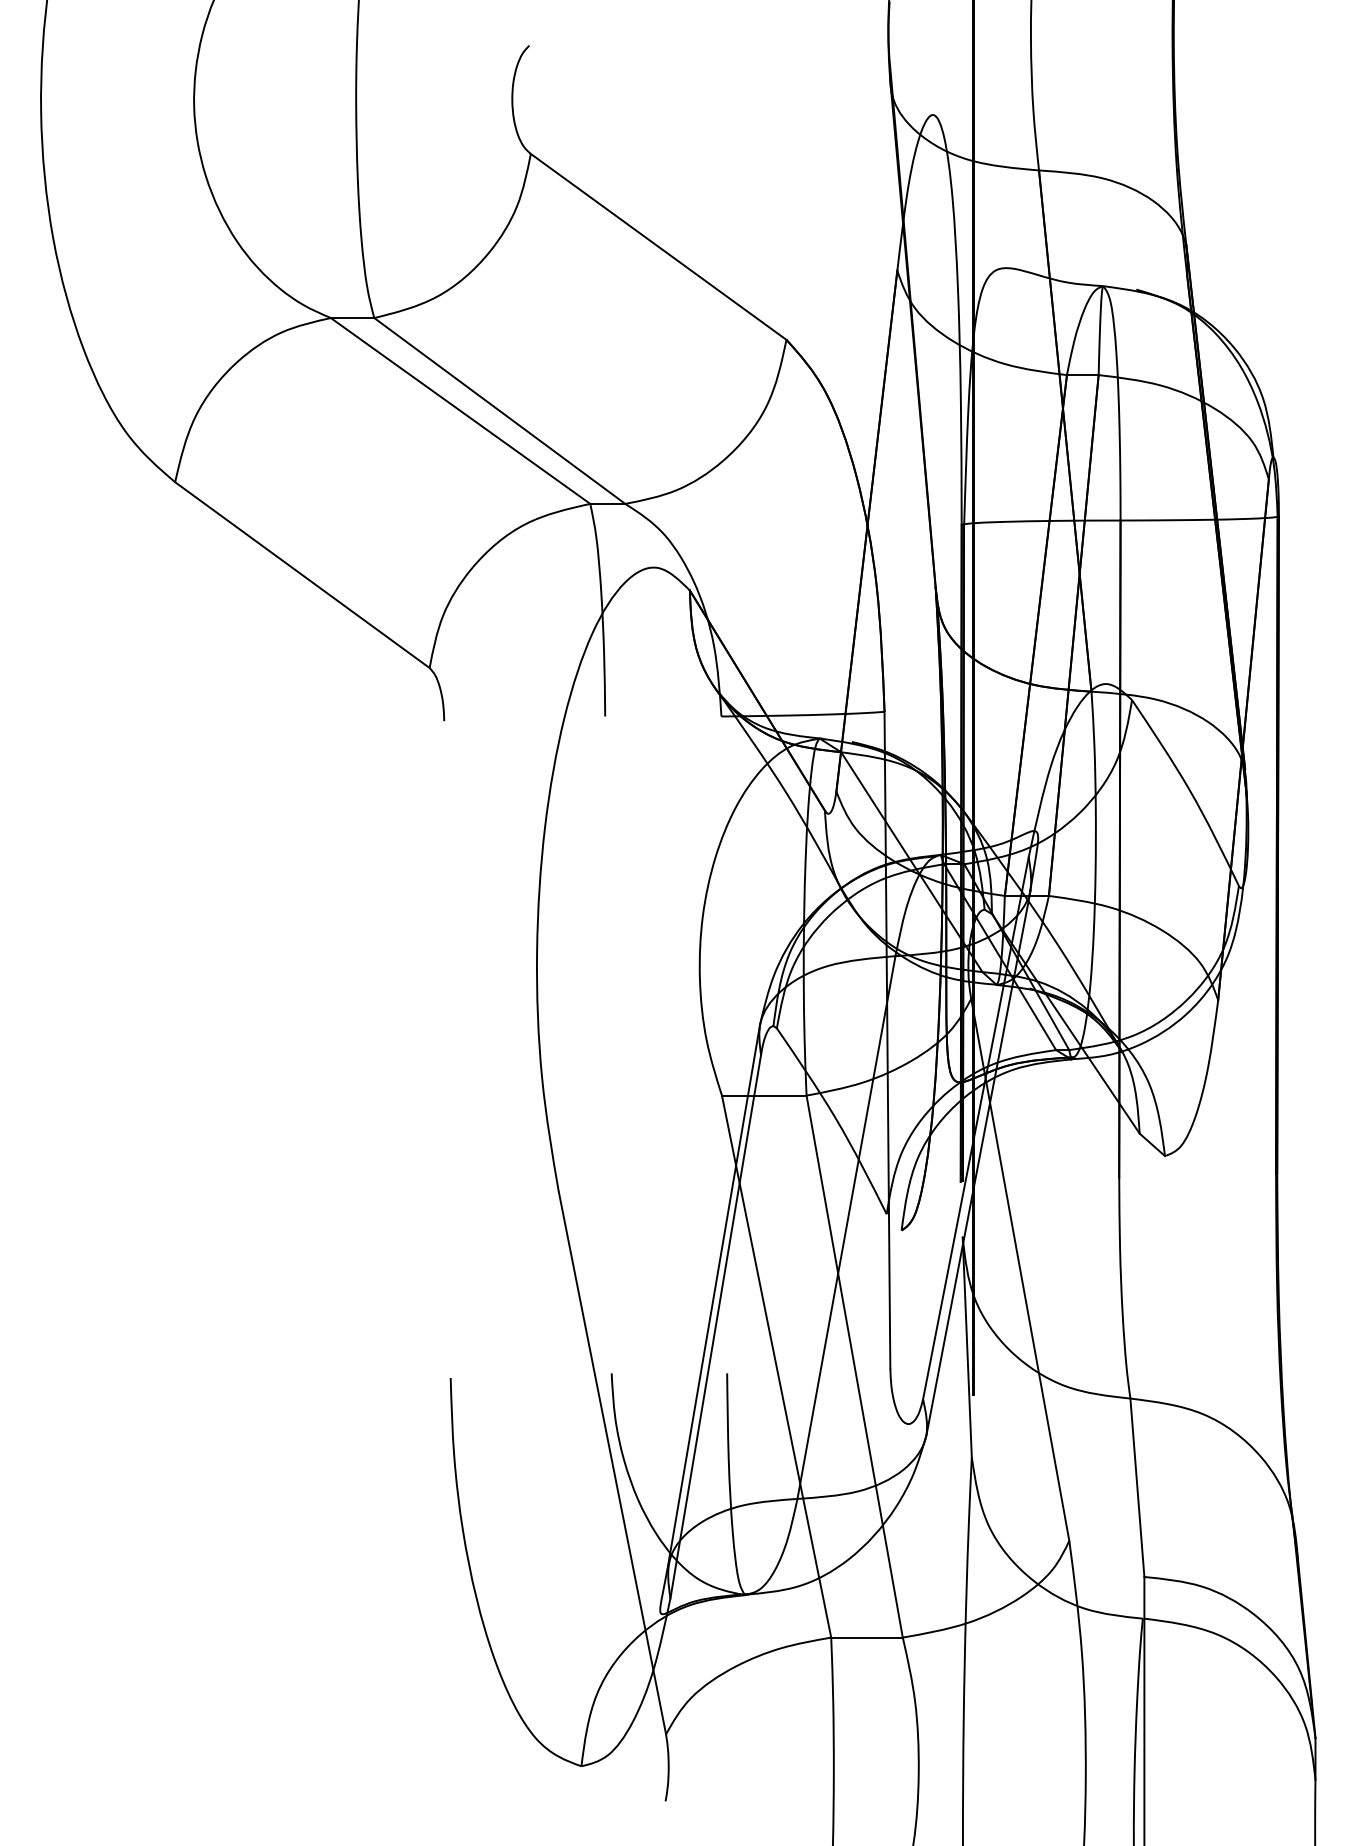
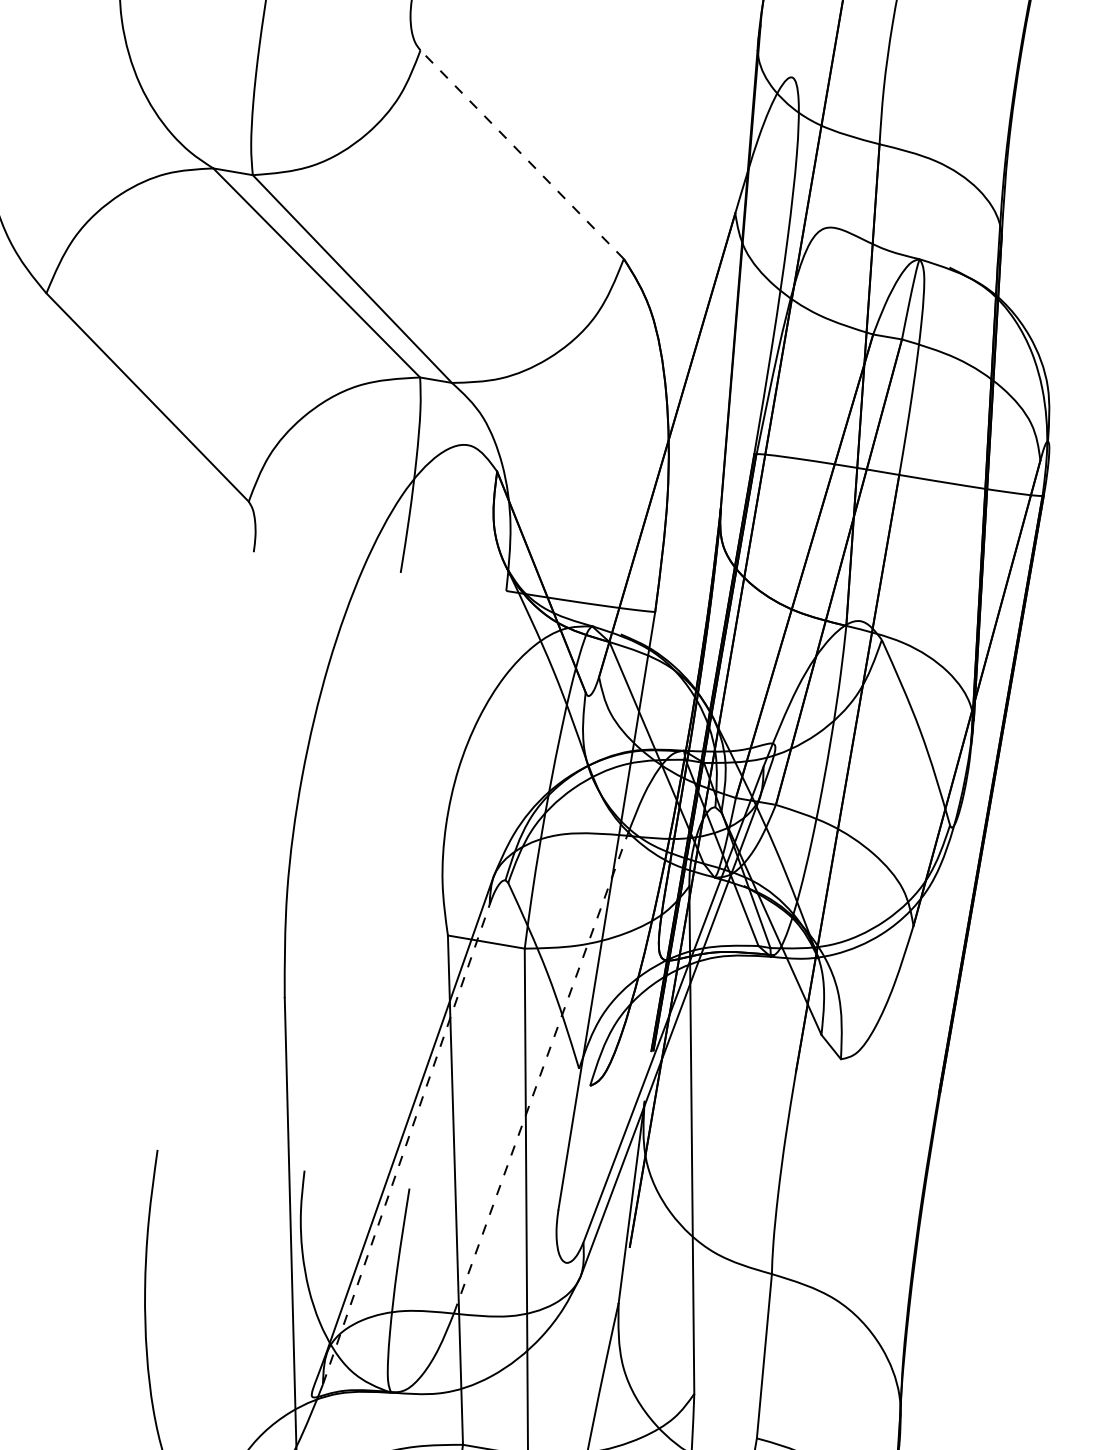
line: (658, 246) -> (522, 154), solid -> dashed
line: (846, 1227) -> (540, 1074), solid -> dashed
line: (715, 1326) -> (406, 1144), solid -> dashed

